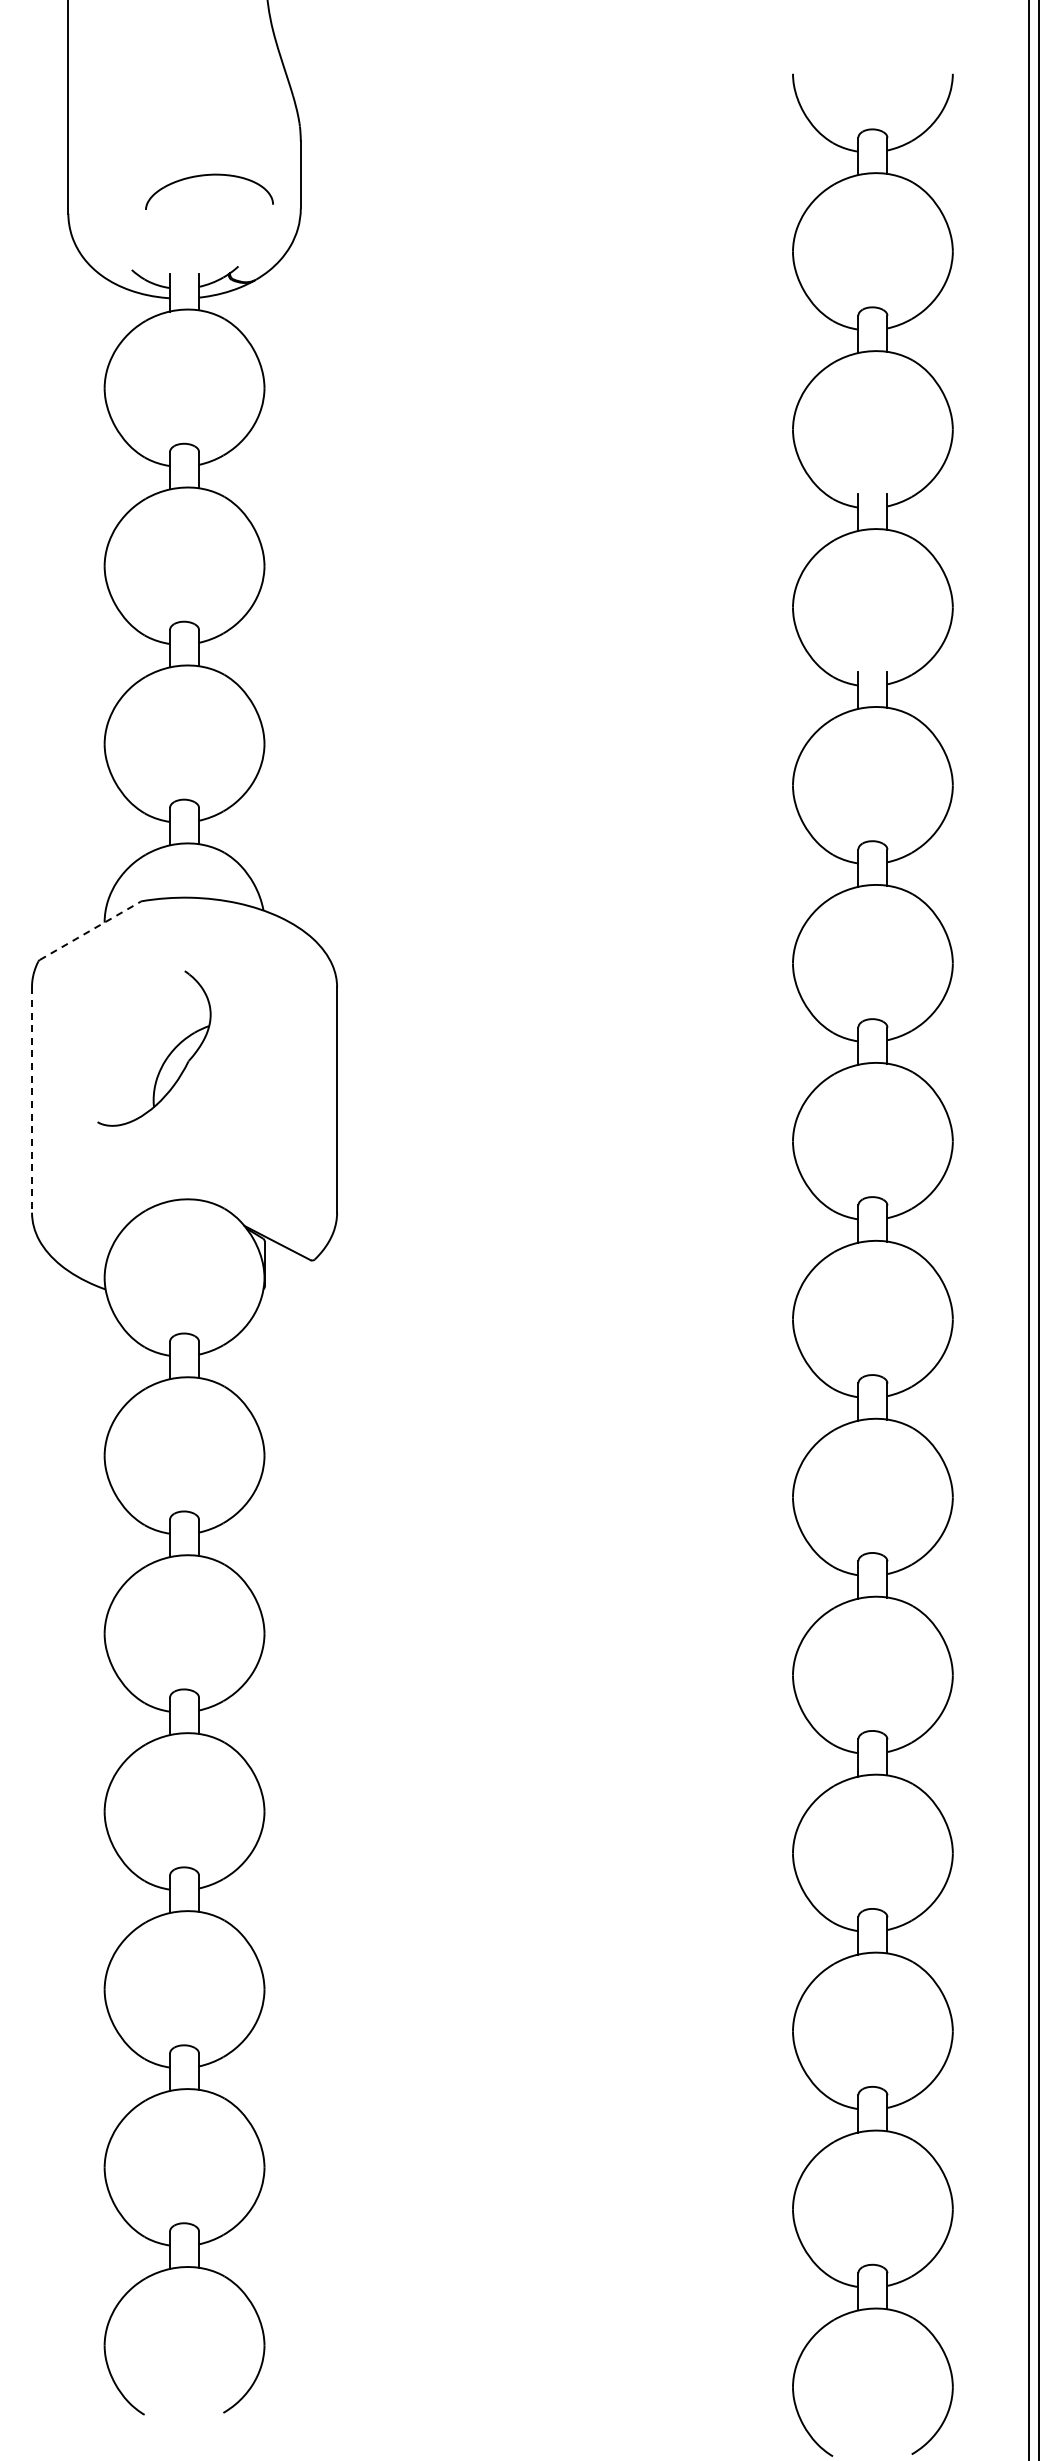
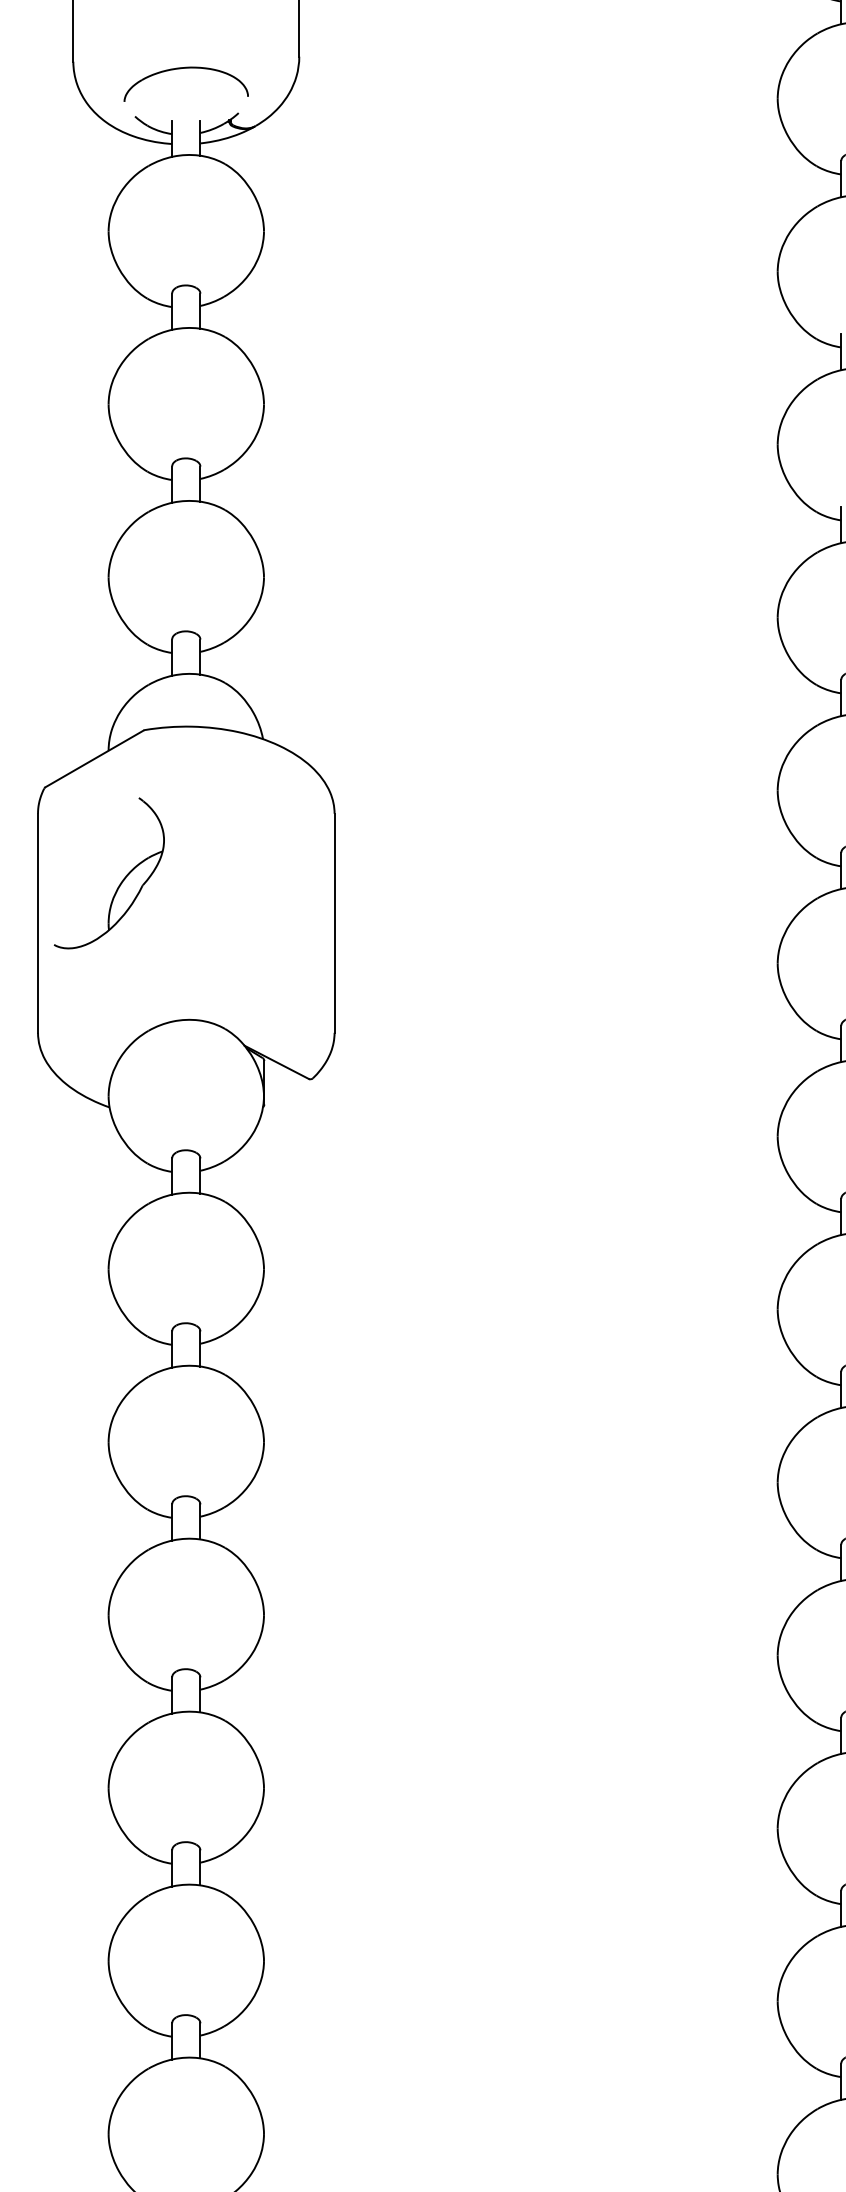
part: (204, 176) -> (181, 69), moved
line: (90, 930) -> (94, 758), dashed -> solid
part: (167, 1055) -> (122, 880), moved
line: (32, 1100) -> (38, 923), dashed -> solid

